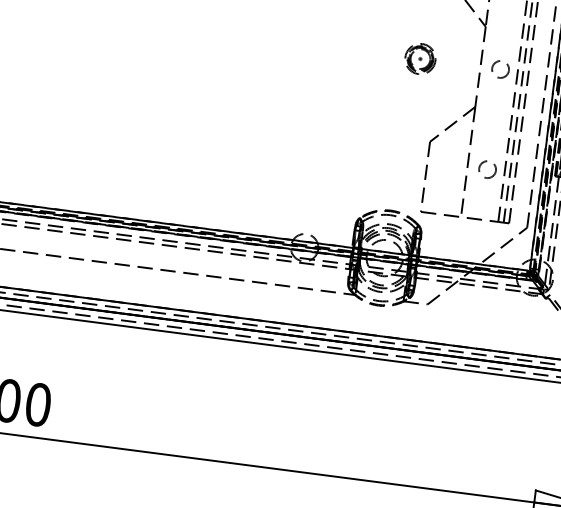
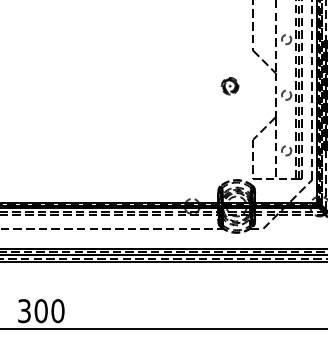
part: (419, 59) -> (229, 86), moved

